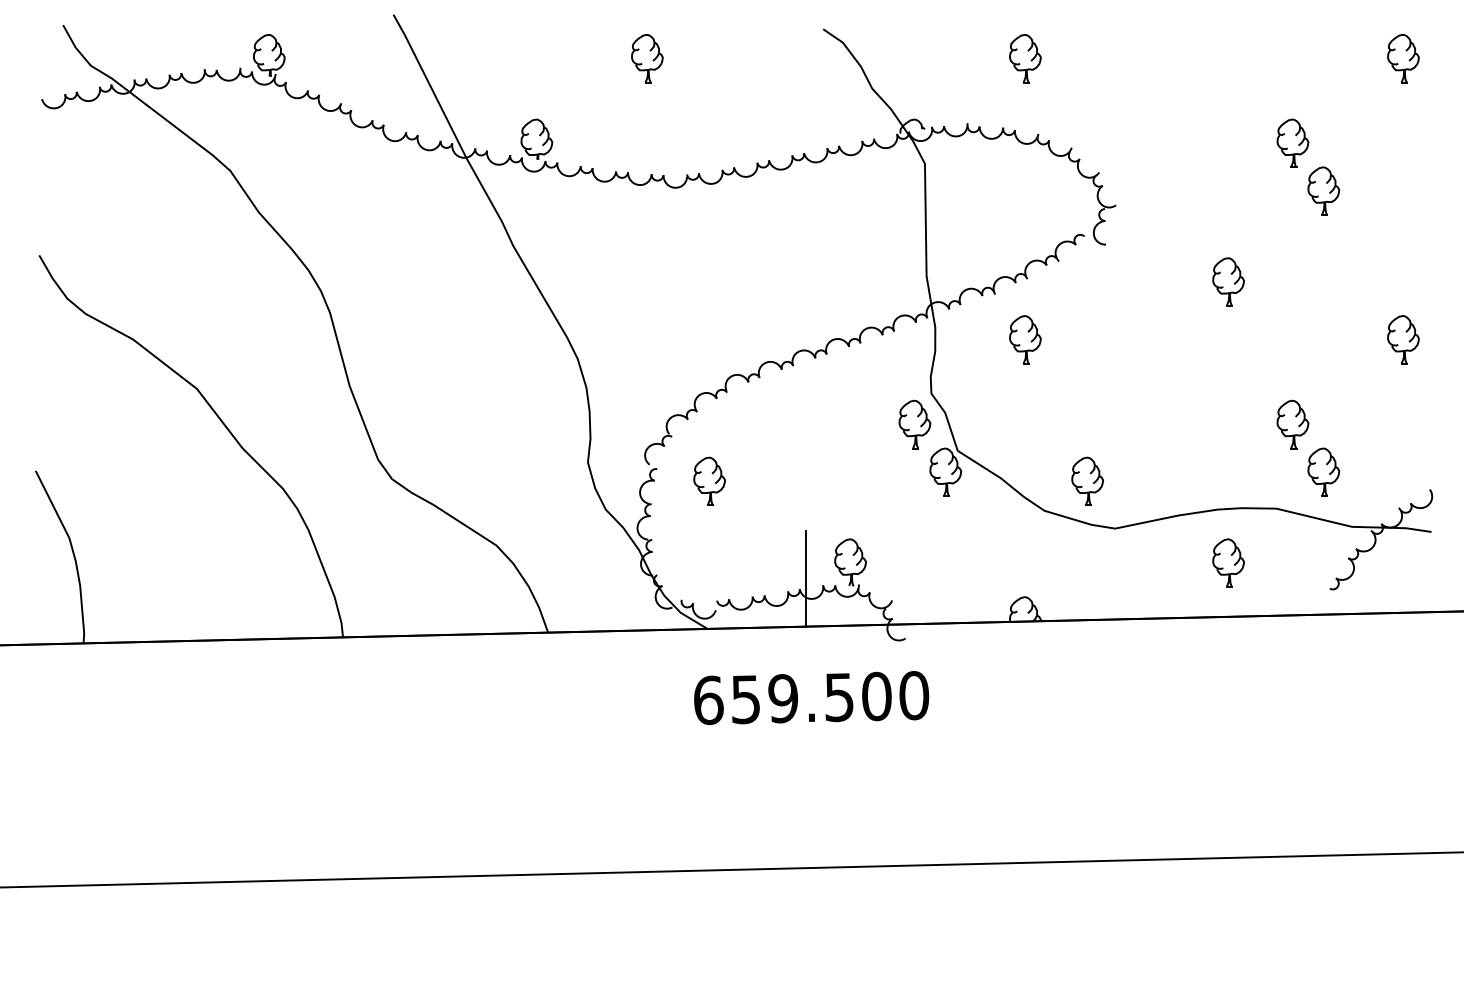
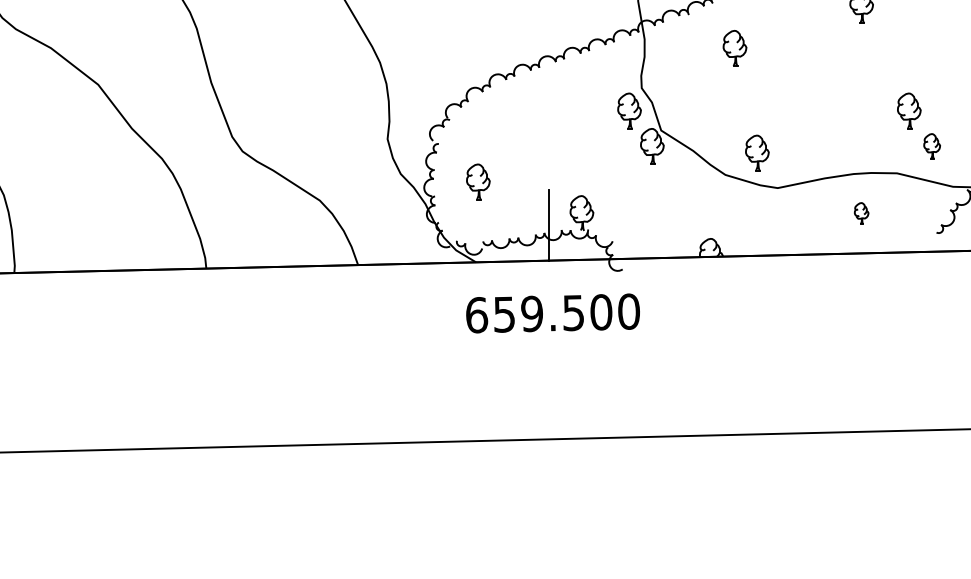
part: (1025, 339) -> (735, 48), moved
part: (1323, 471) -> (931, 145), size x0.7
part: (709, 480) -> (478, 181), moved
part: (1228, 562) -> (861, 213), size x0.6

